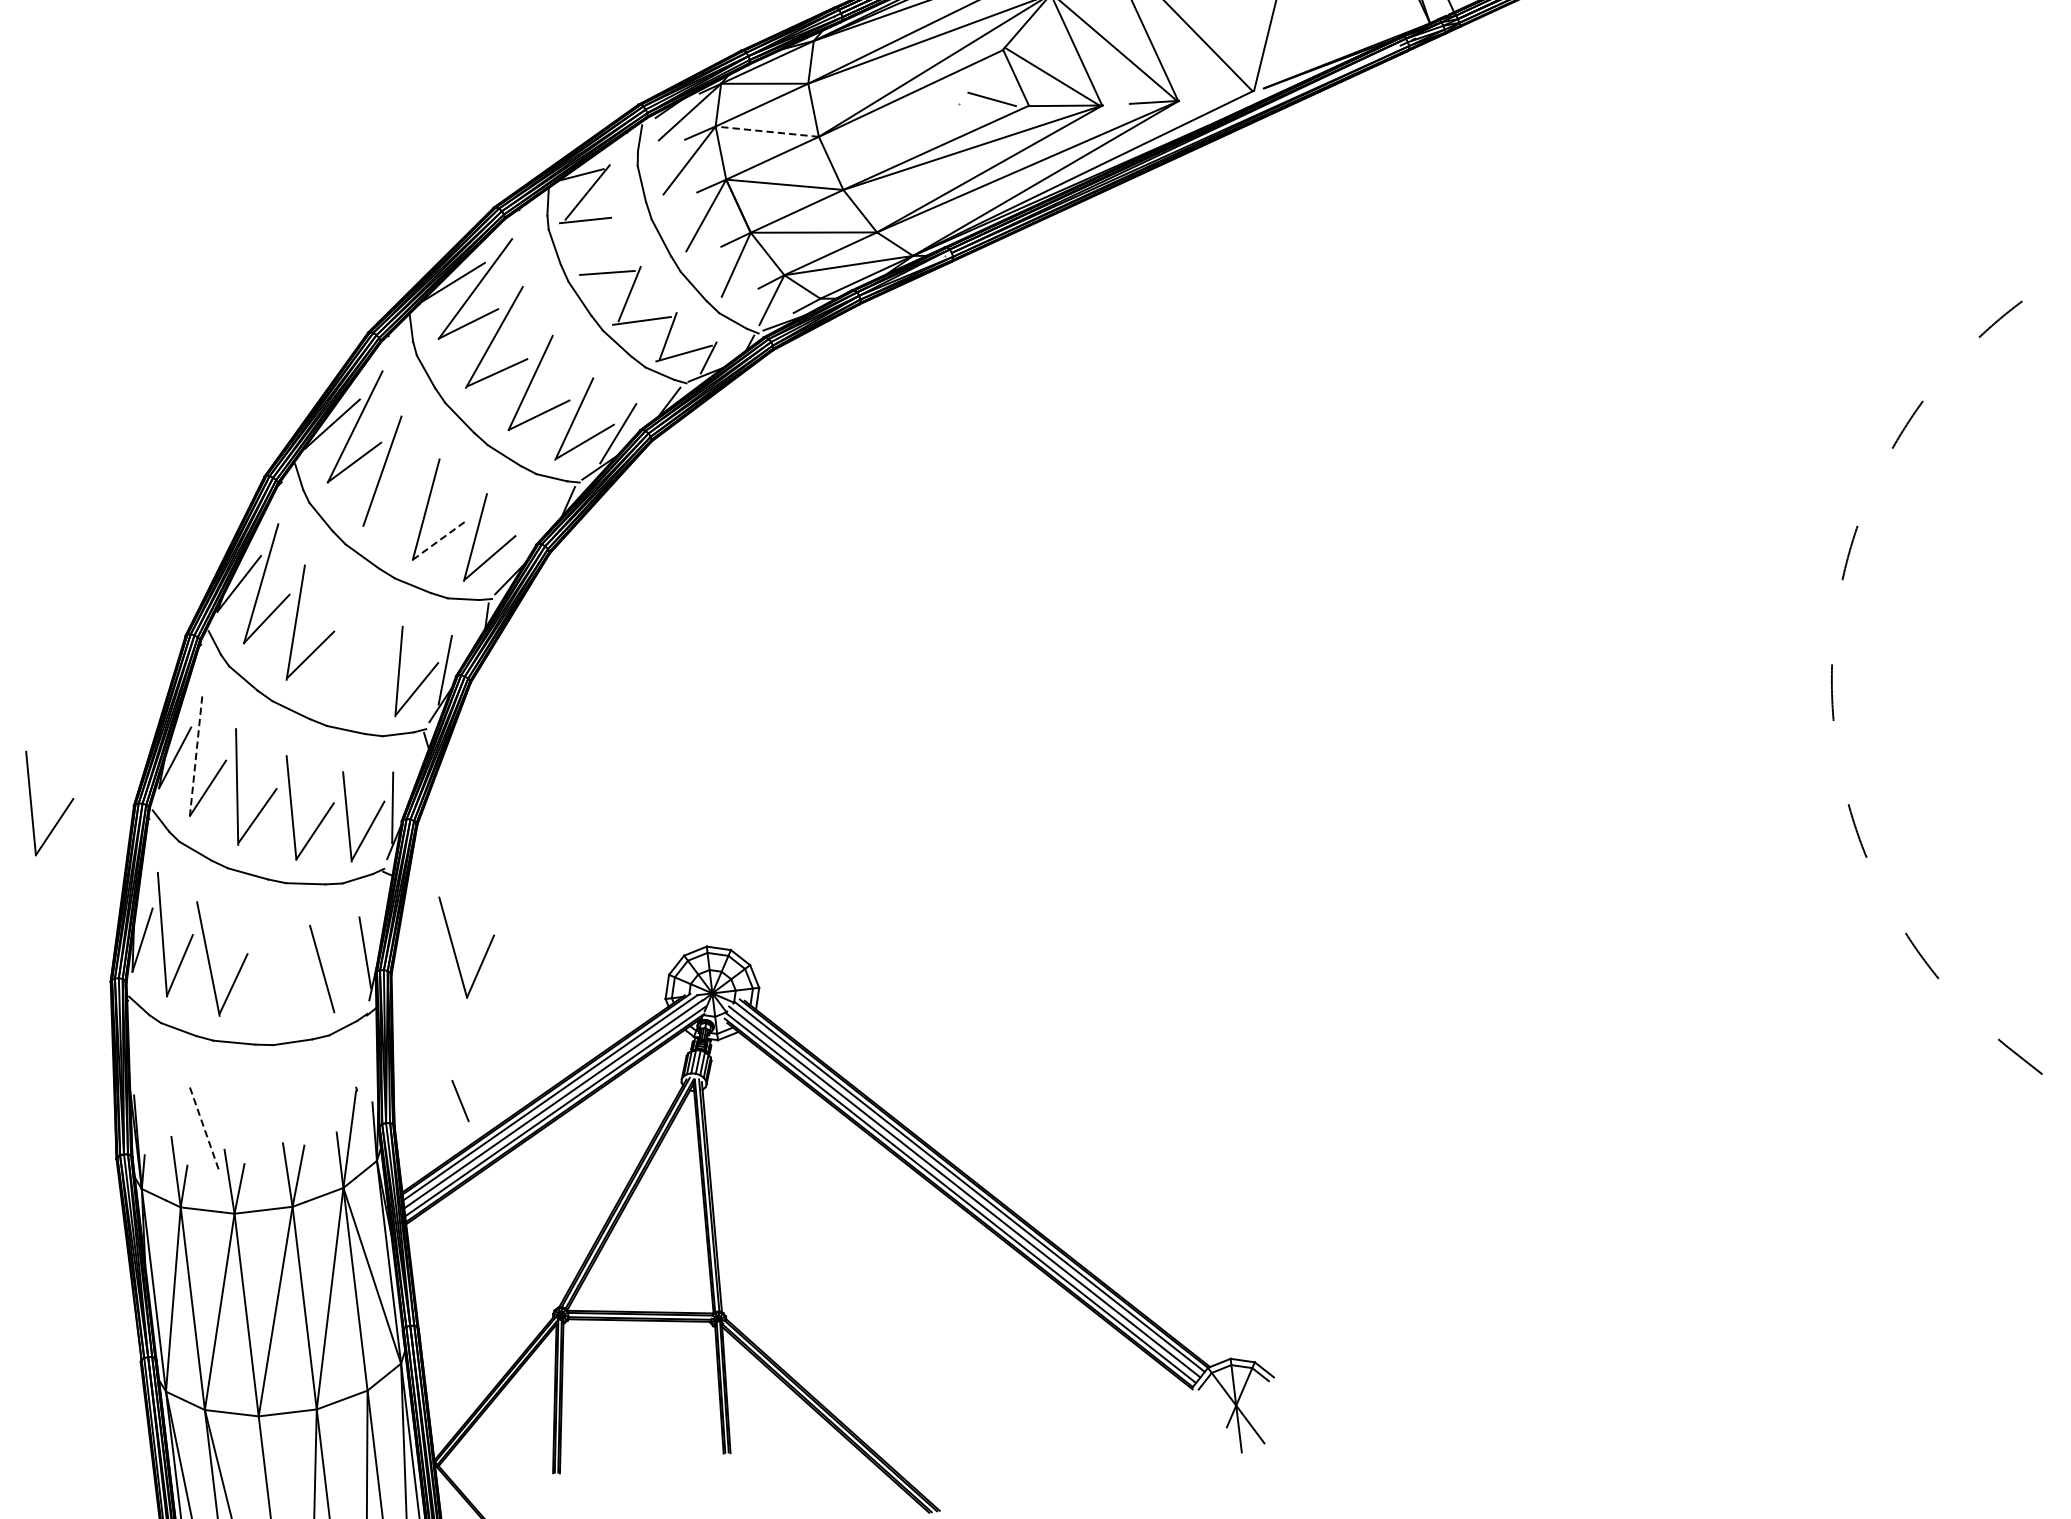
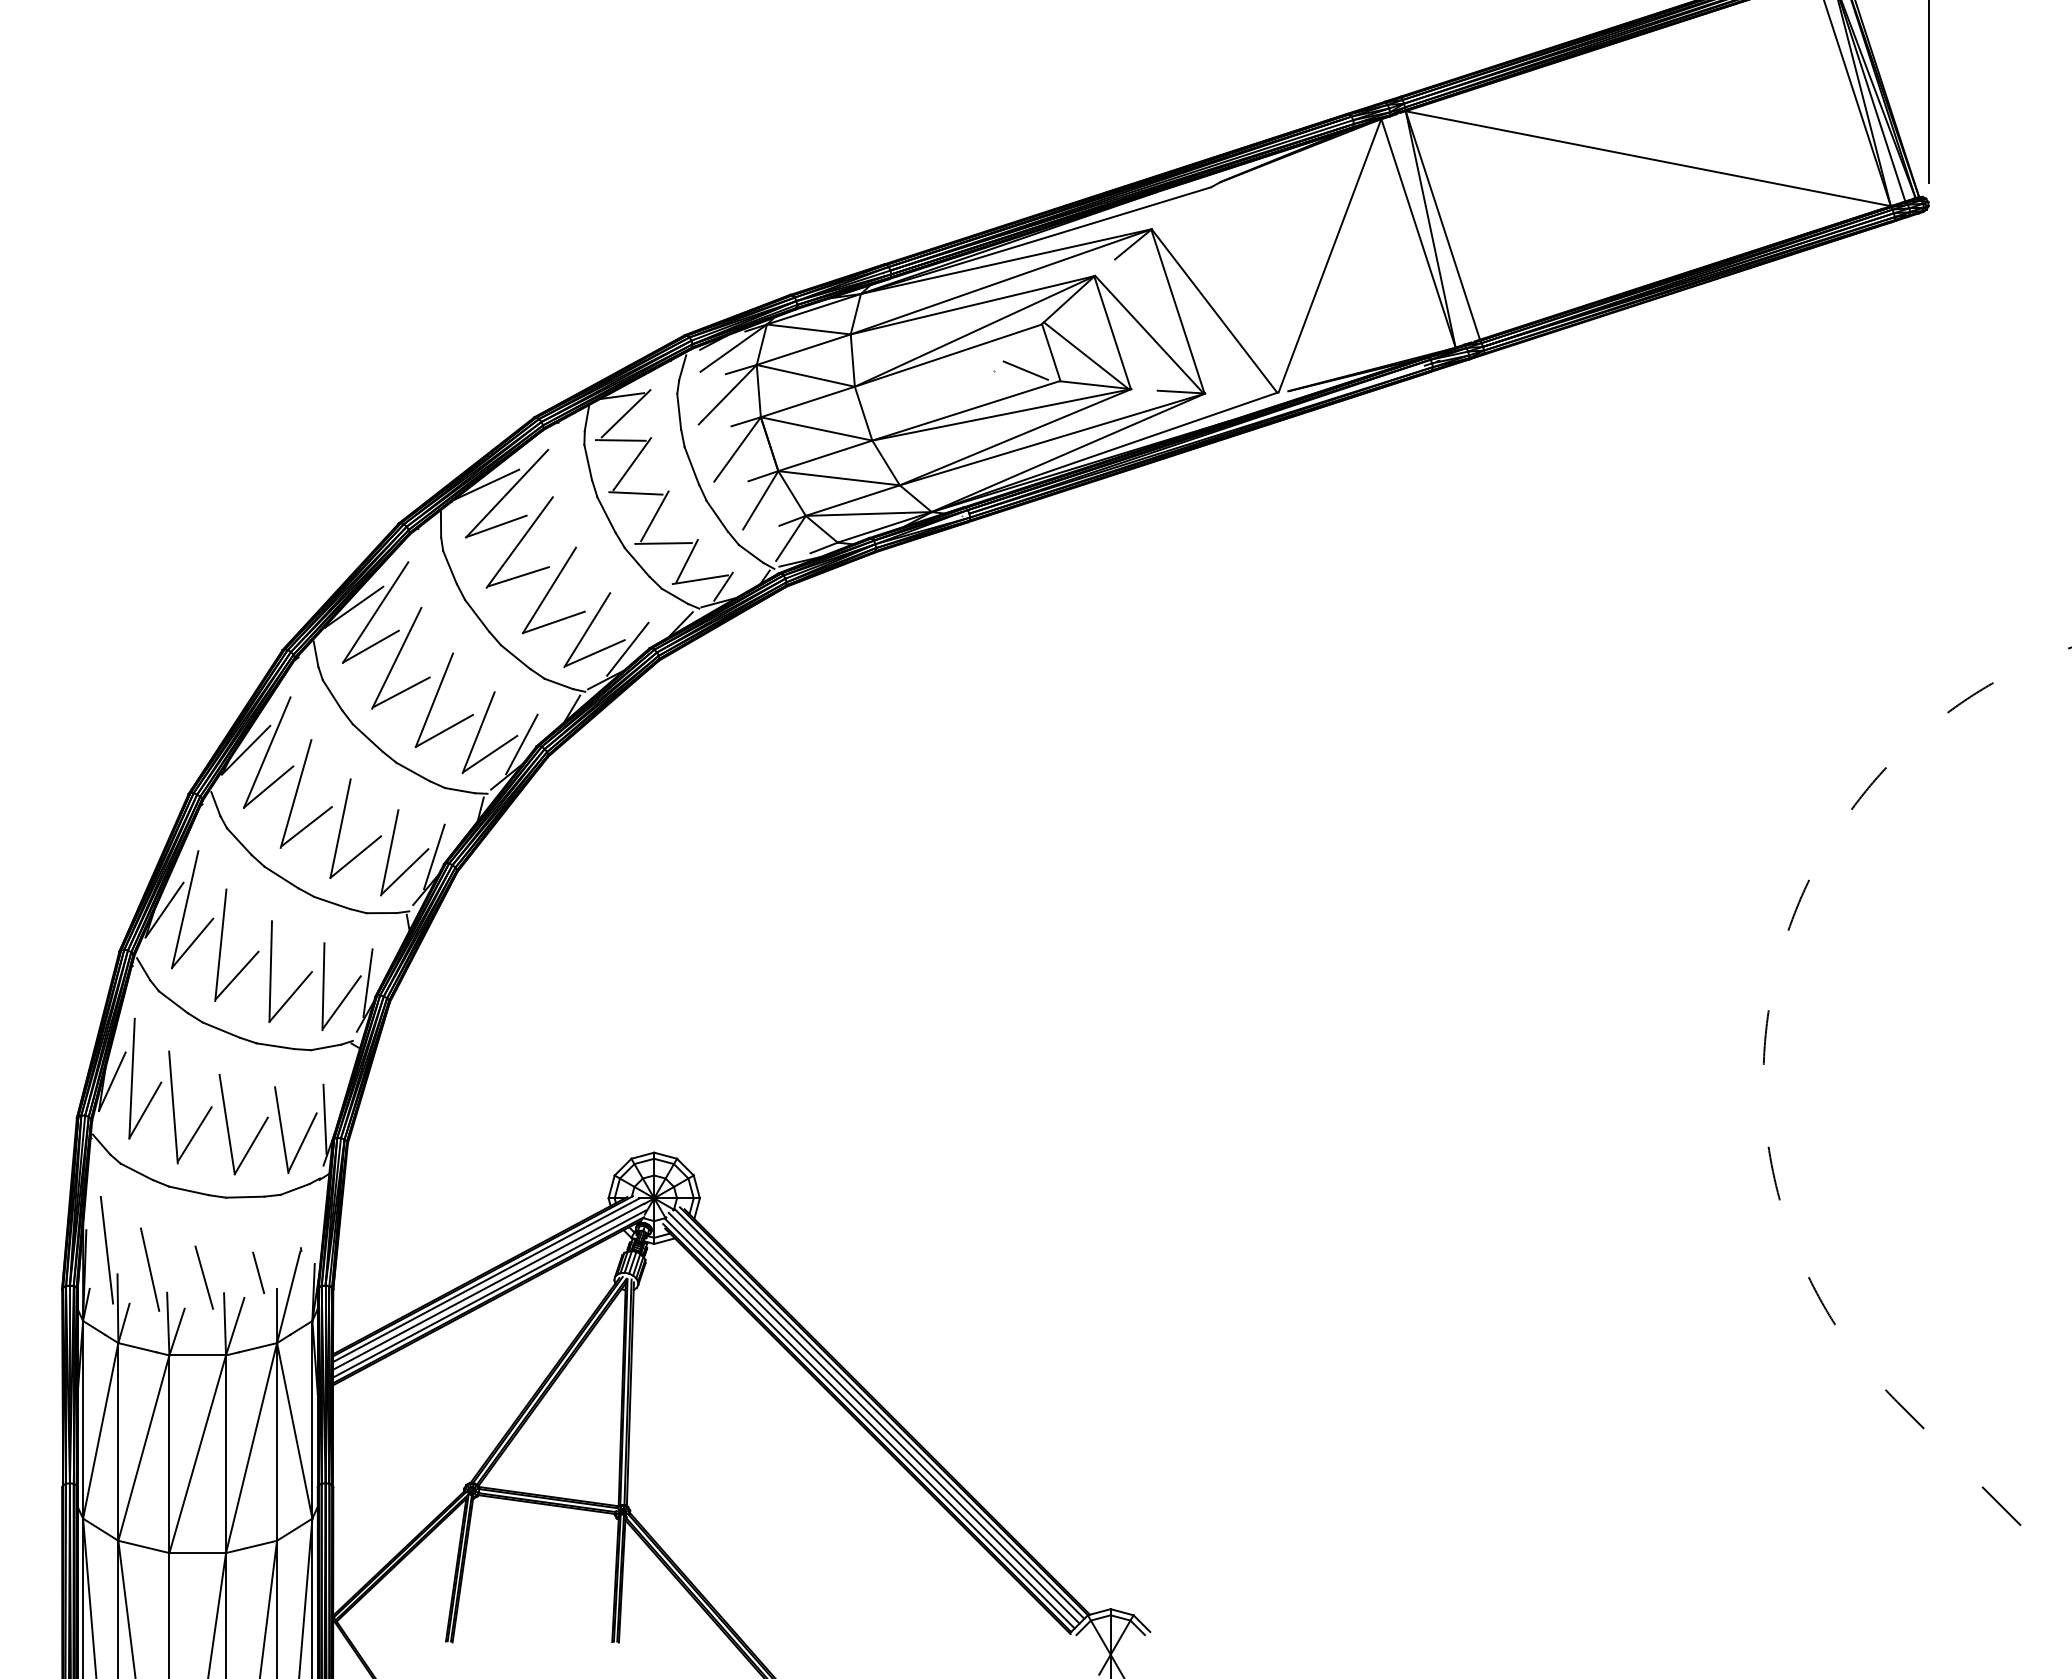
line: (766, 131) -> (805, 375), dashed -> solid
line: (600, 243) -> (632, 464), added
line: (391, 504) -> (401, 691), added
line: (440, 539) -> (444, 730), dashed -> solid
line: (520, 544) -> (521, 744), added
part: (347, 649) -> (342, 825), added
line: (196, 754) -> (185, 909), dashed -> solid
part: (63, 810) -> (51, 948), removed
part: (454, 947) -> (228, 1124), moved
line: (344, 978) -> (302, 1141), added
line: (460, 1100) -> (258, 1272), moved
line: (157, 1112) -> (106, 1249), added
line: (203, 1128) -> (149, 1269), dashed -> solid
line: (259, 1129) -> (203, 1277), added

